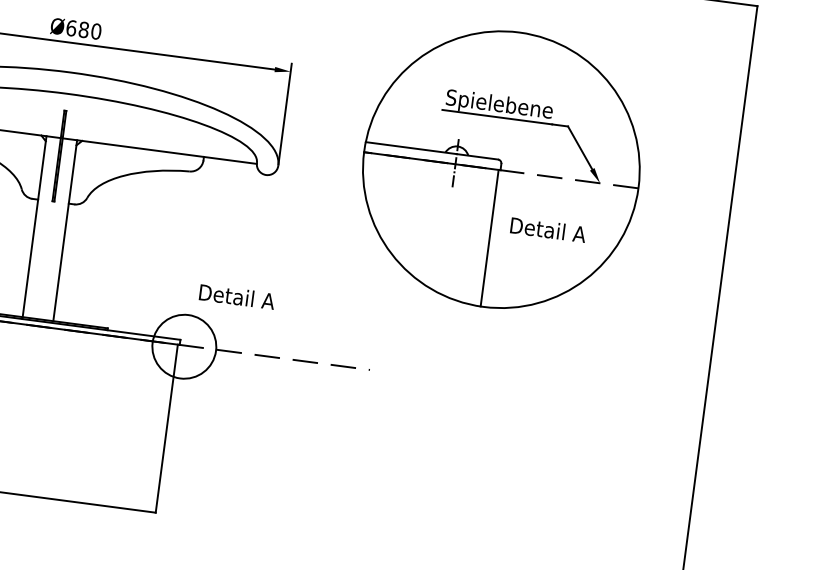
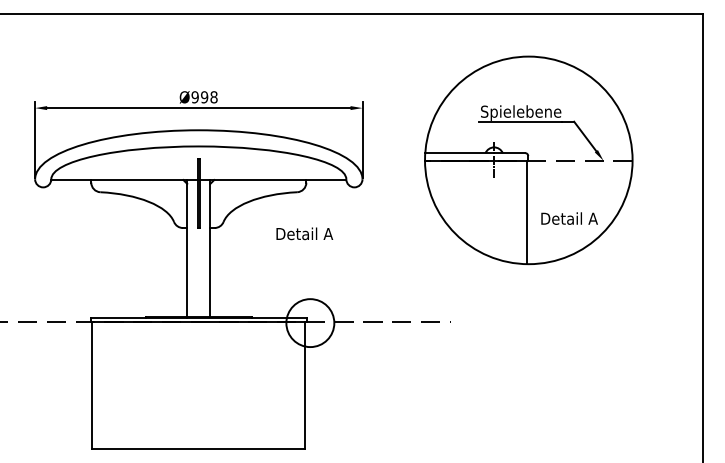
text: (83, 30) -> (204, 97), Ø680 -> Ø998
text: (548, 229) -> (569, 218), moved
text: (236, 296) -> (304, 233), moved

